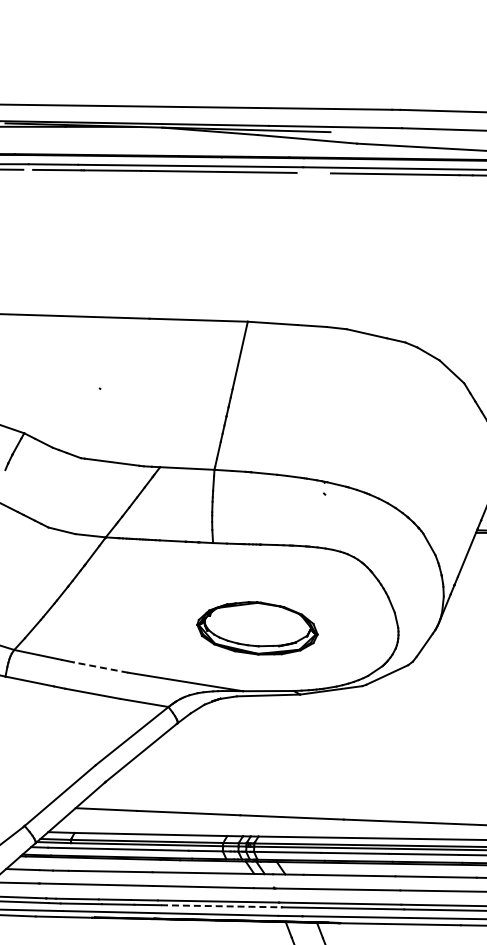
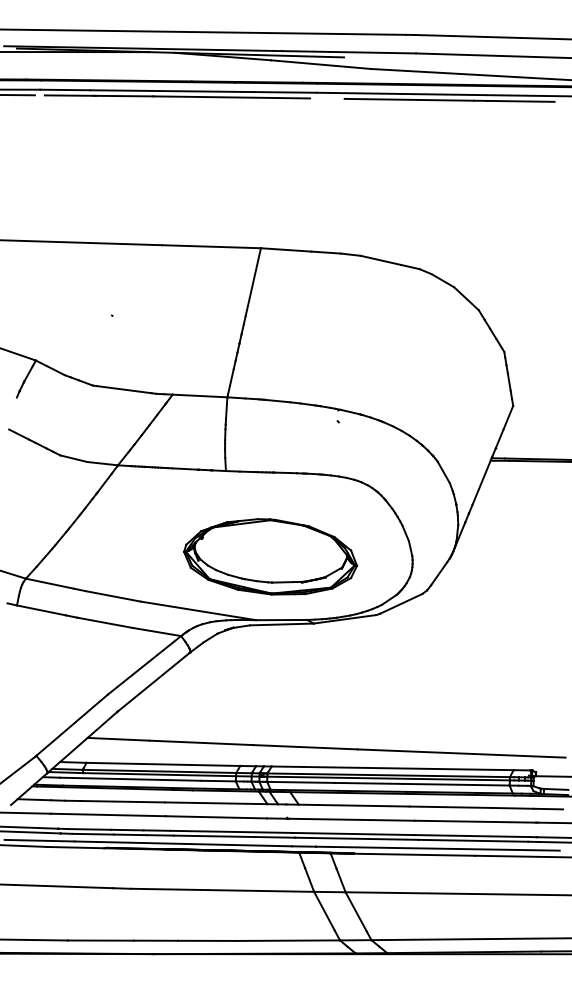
part: (257, 627) -> (270, 556), size x1.43
line: (100, 667) -> (112, 596), dashed -> solid
line: (221, 906) -> (234, 836), dashed -> solid

